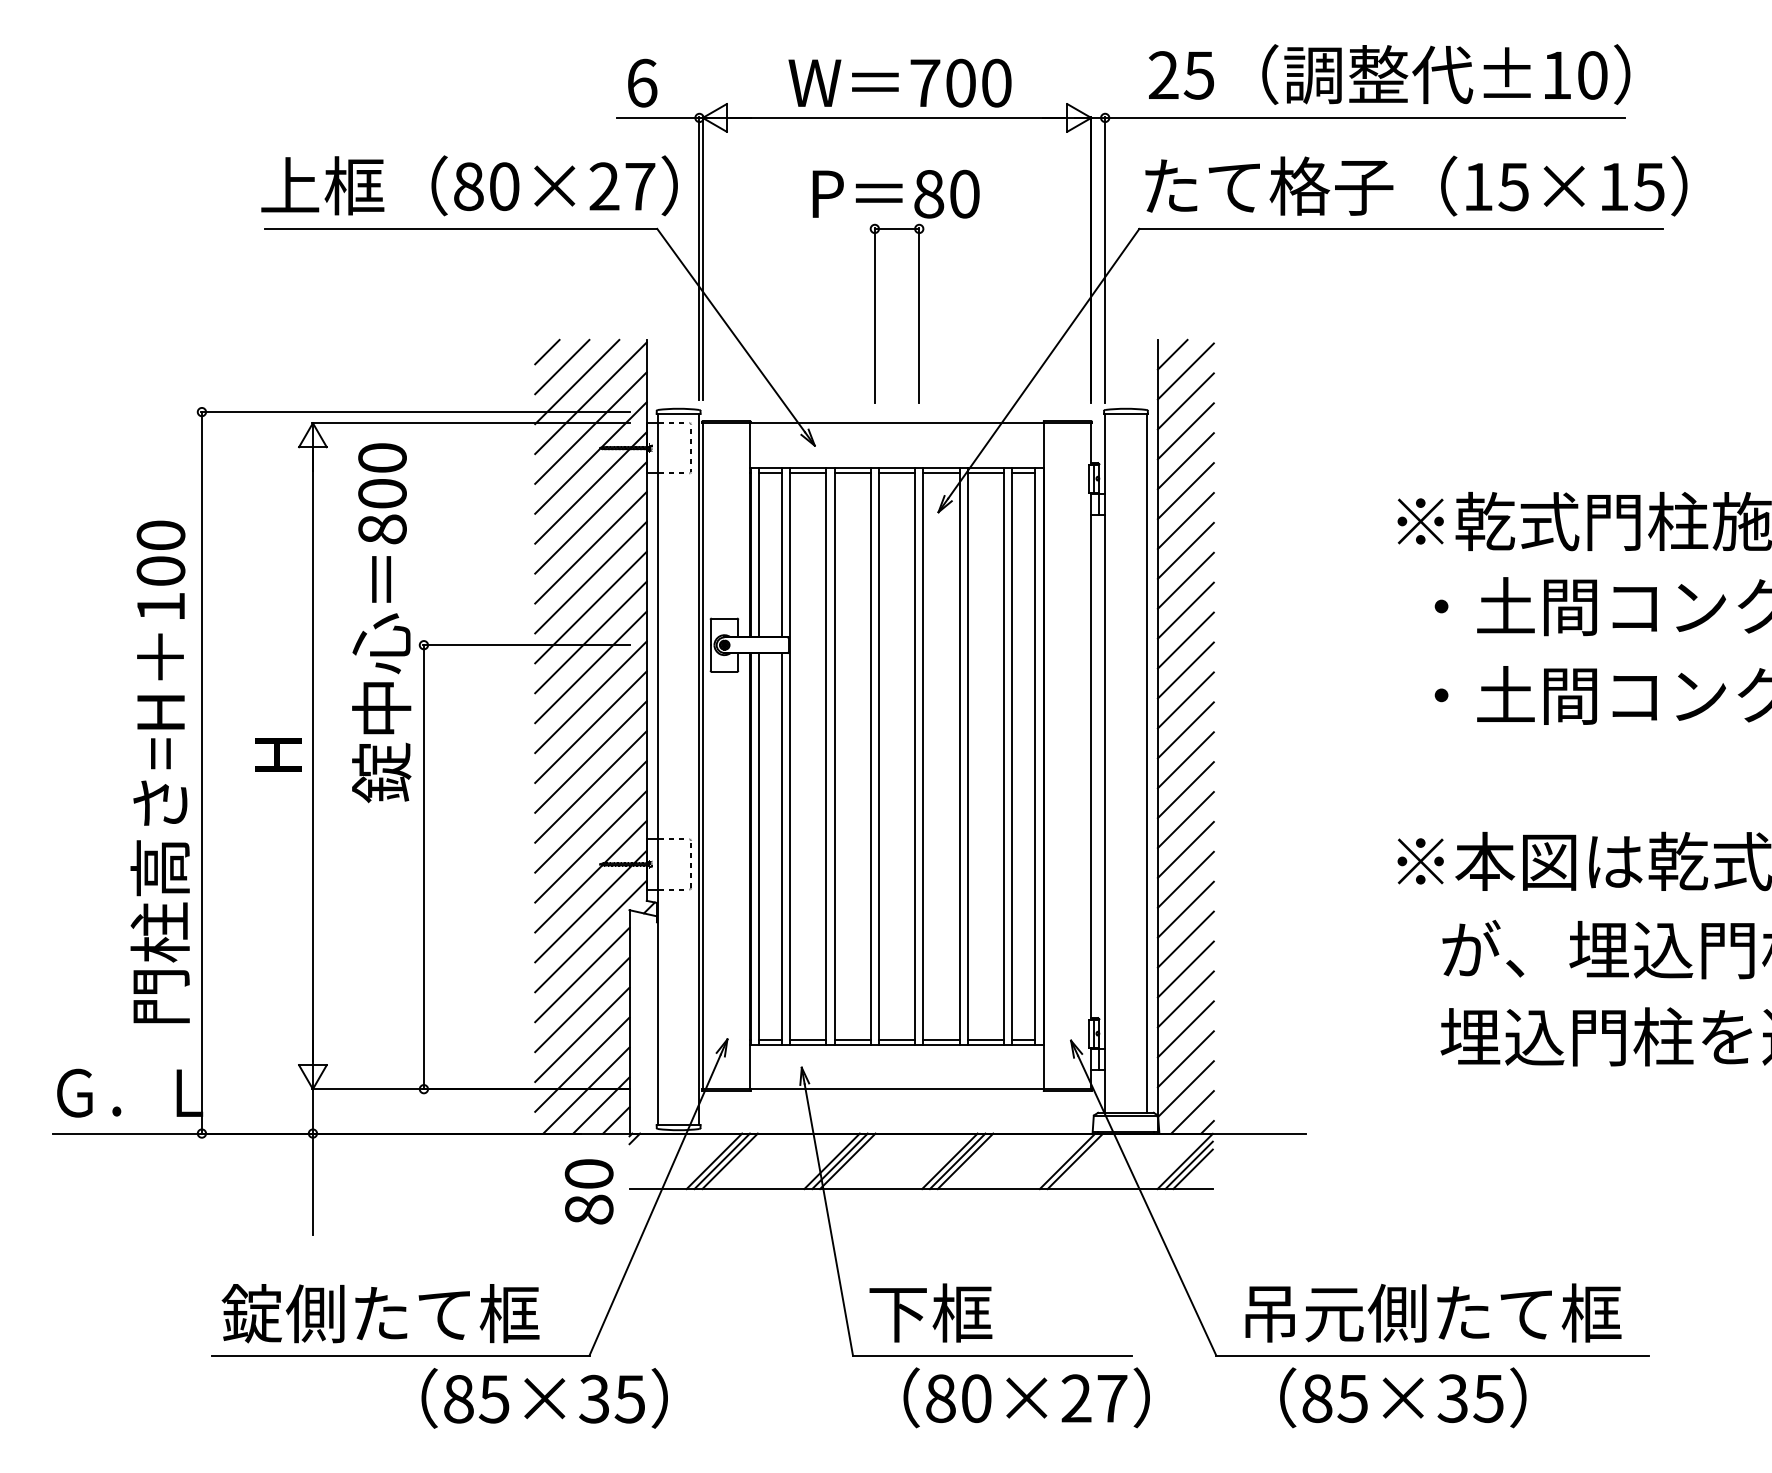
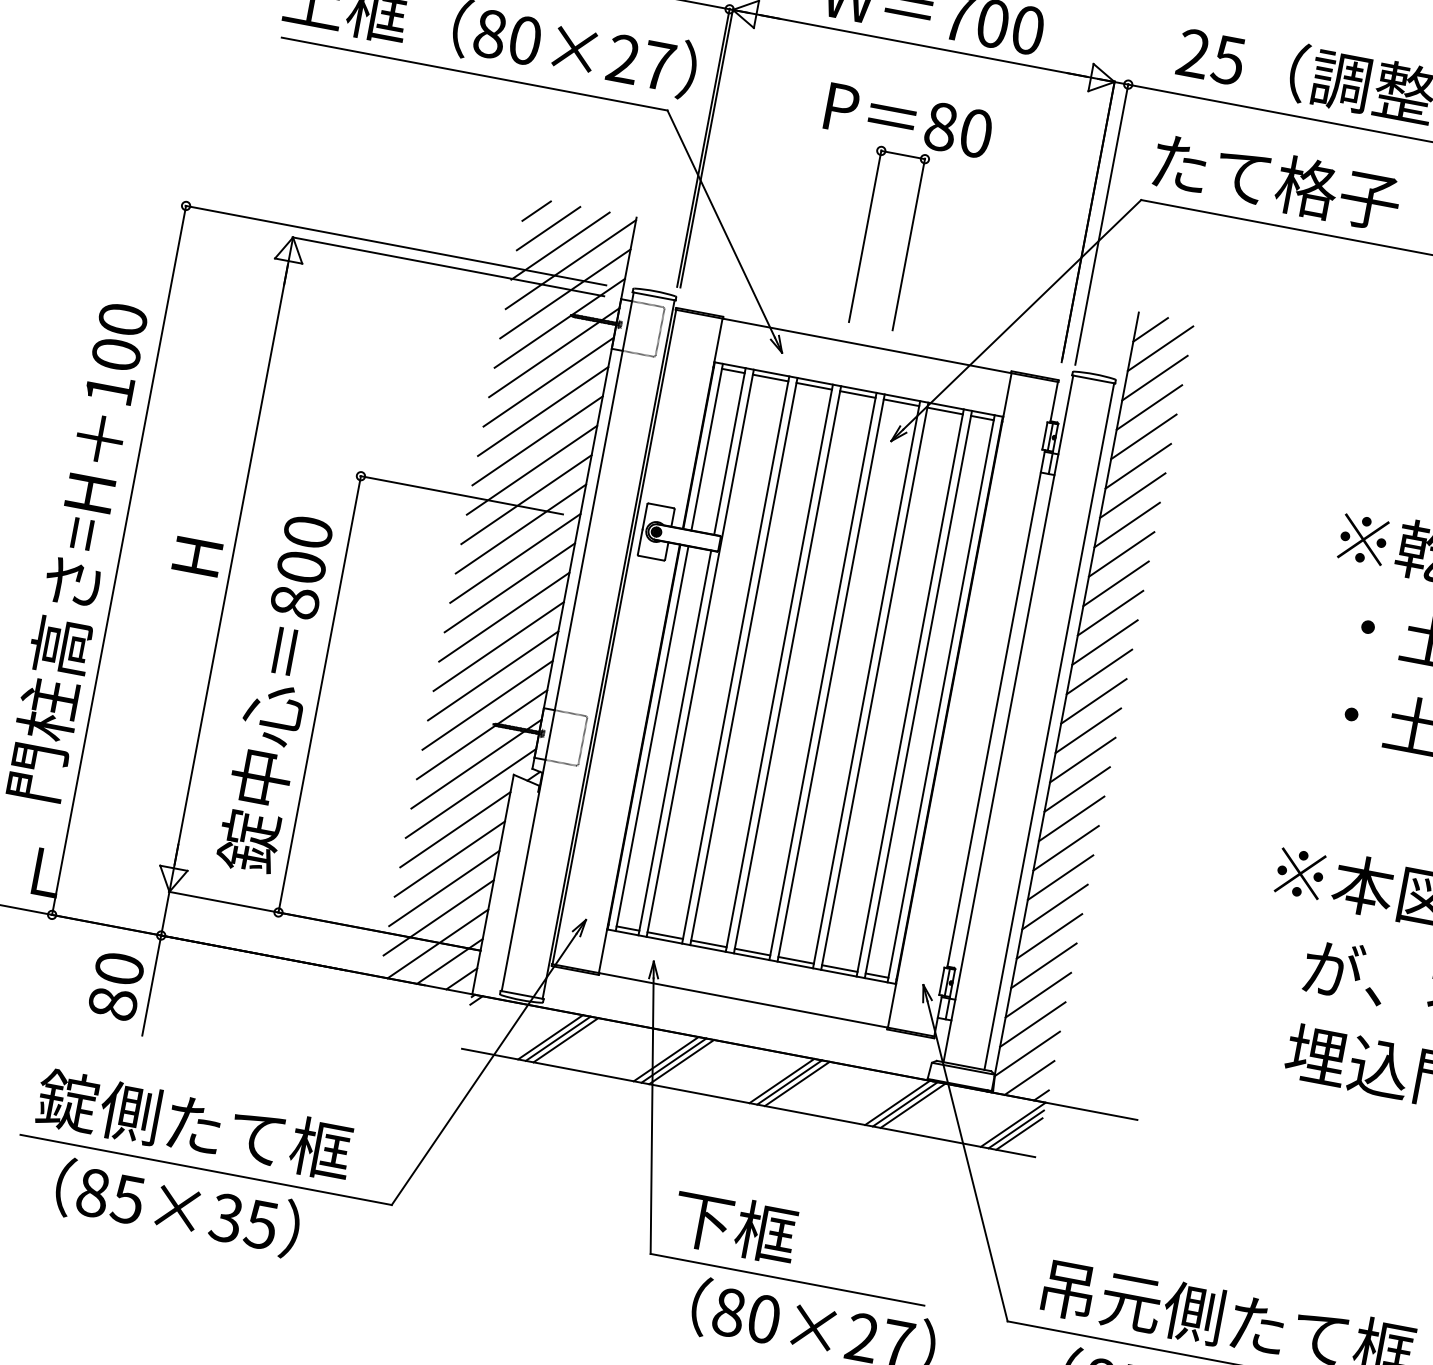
text: (381, 623) -> (276, 694), moved
line: (1083, 1161) -> (913, 1106), added
text: (588, 1191) -> (115, 985), moved
text: (544, 1398) -> (177, 1208), moved

